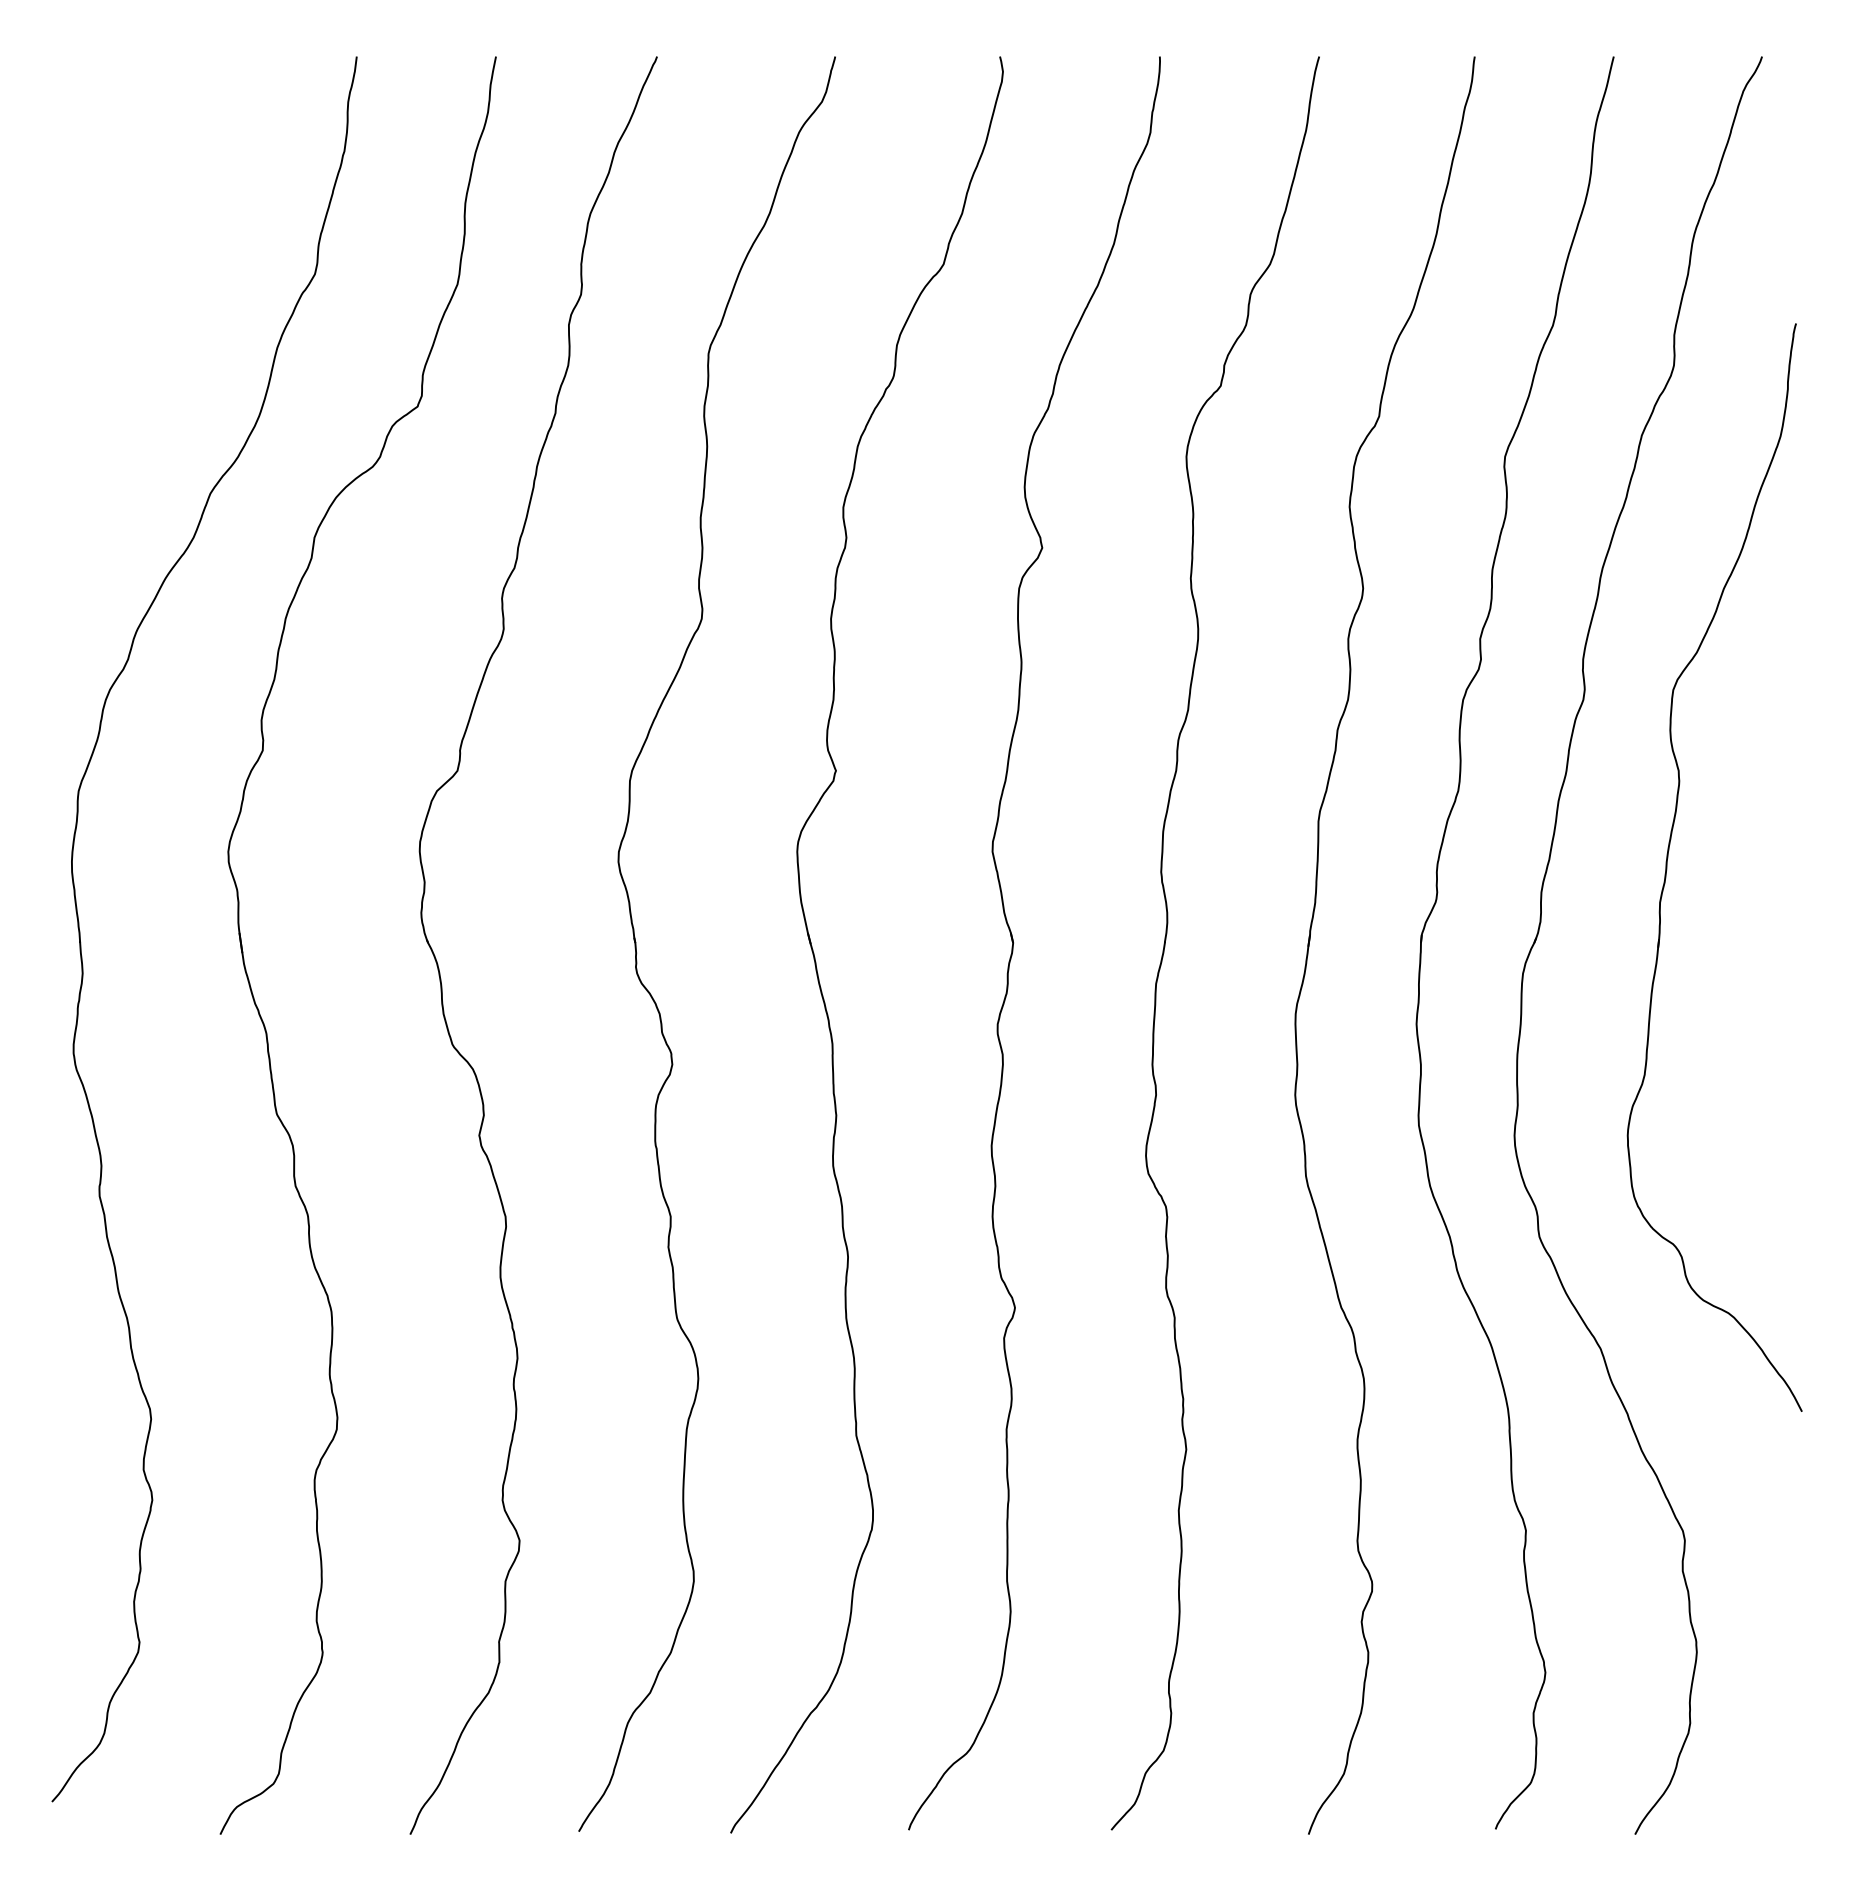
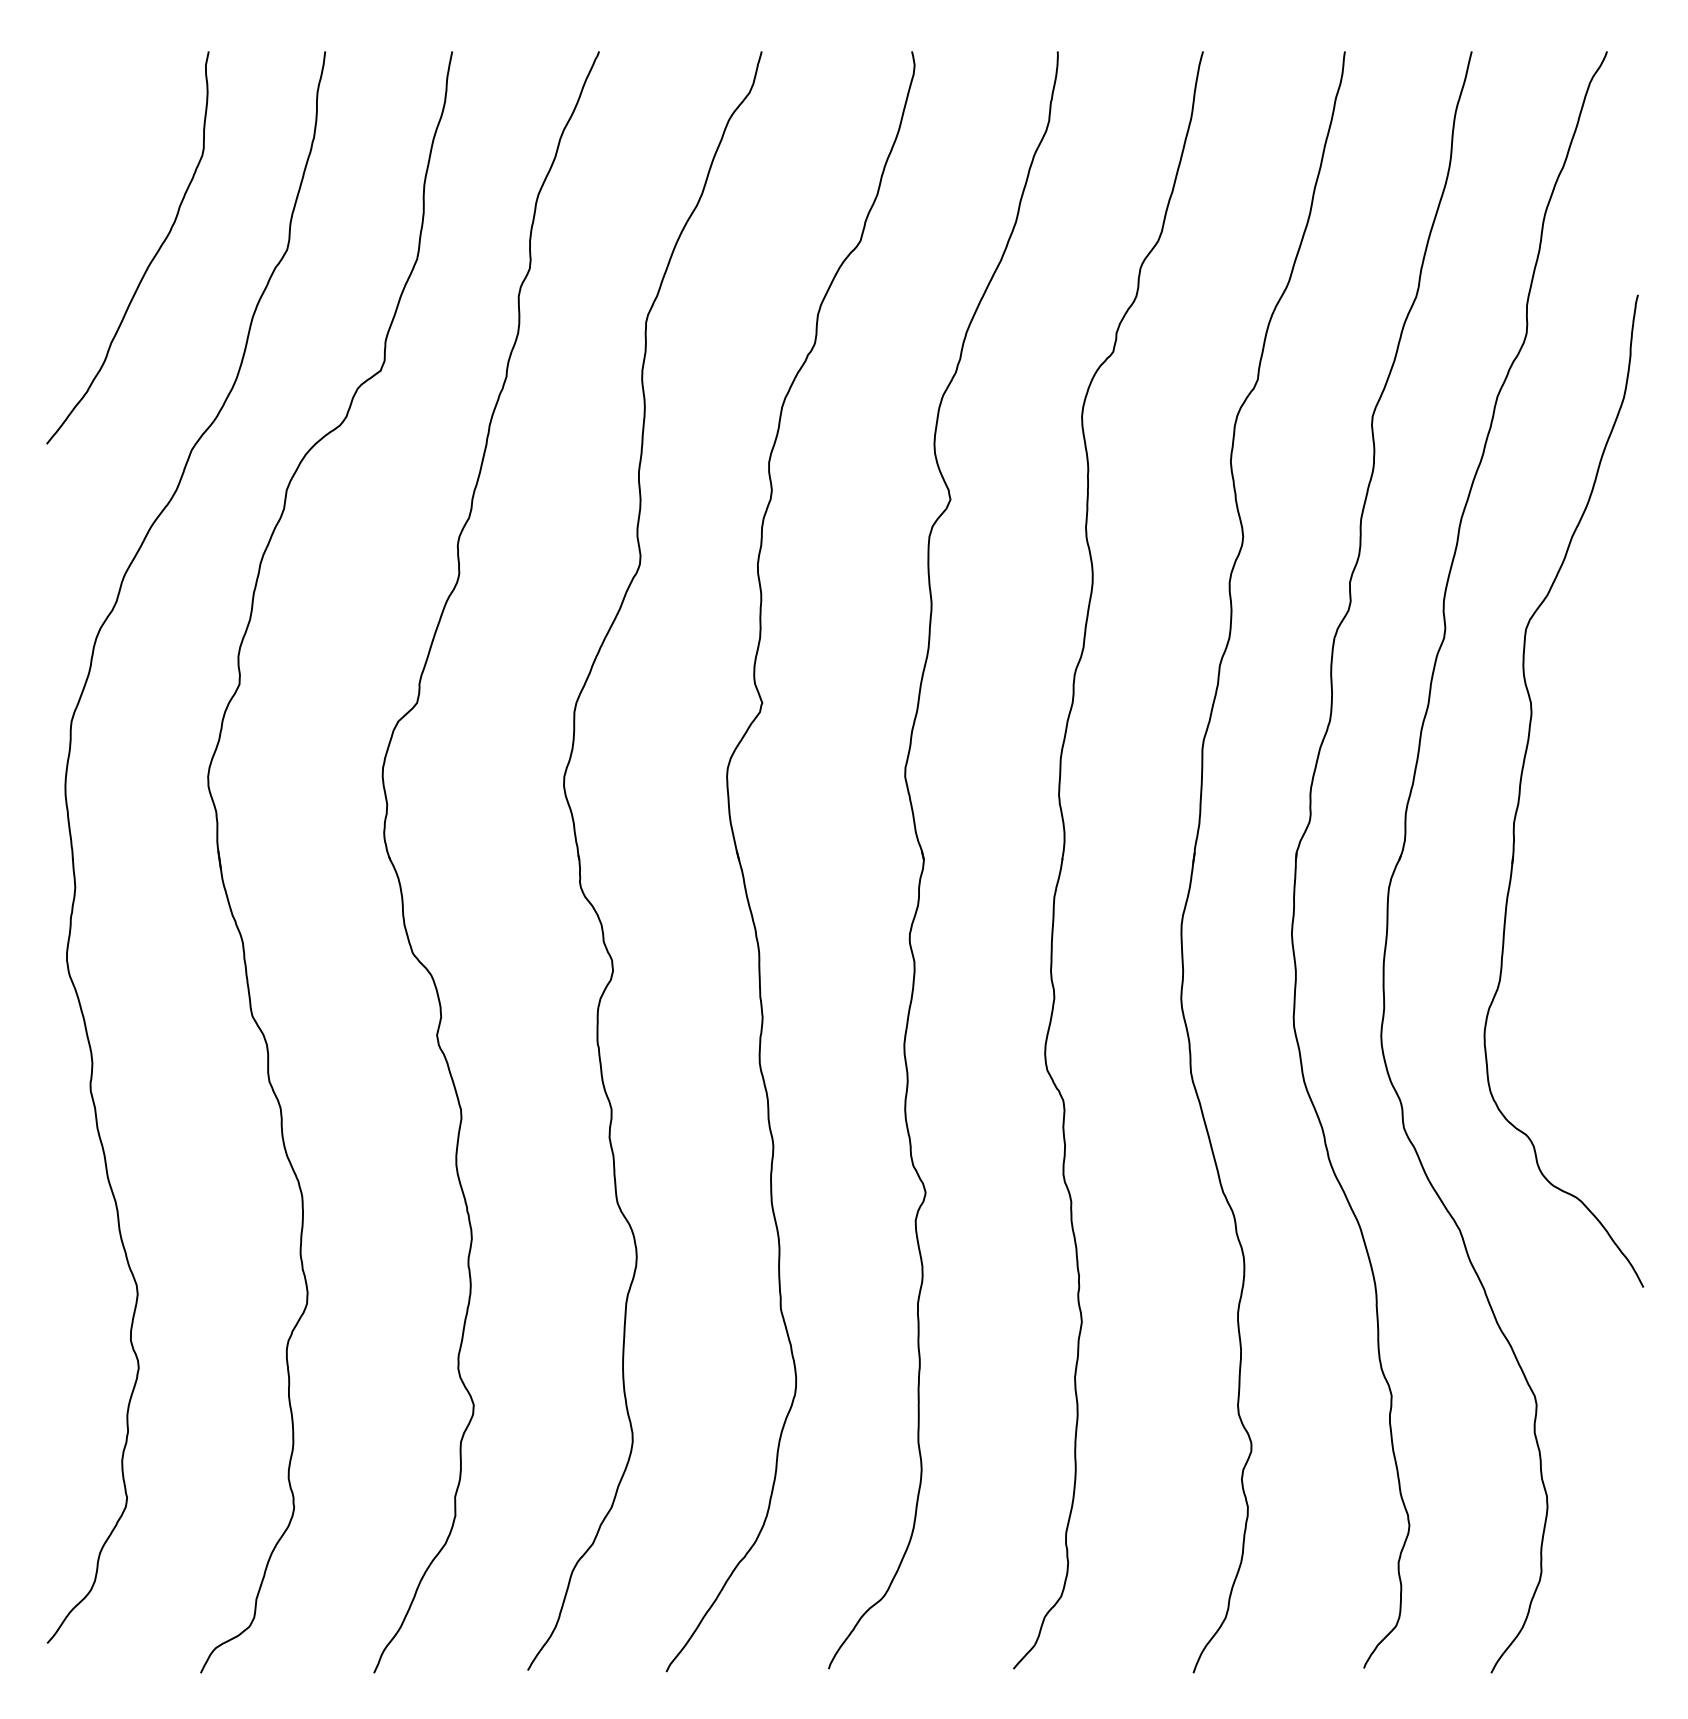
curve: (164, 287) -> (149, 262), added

